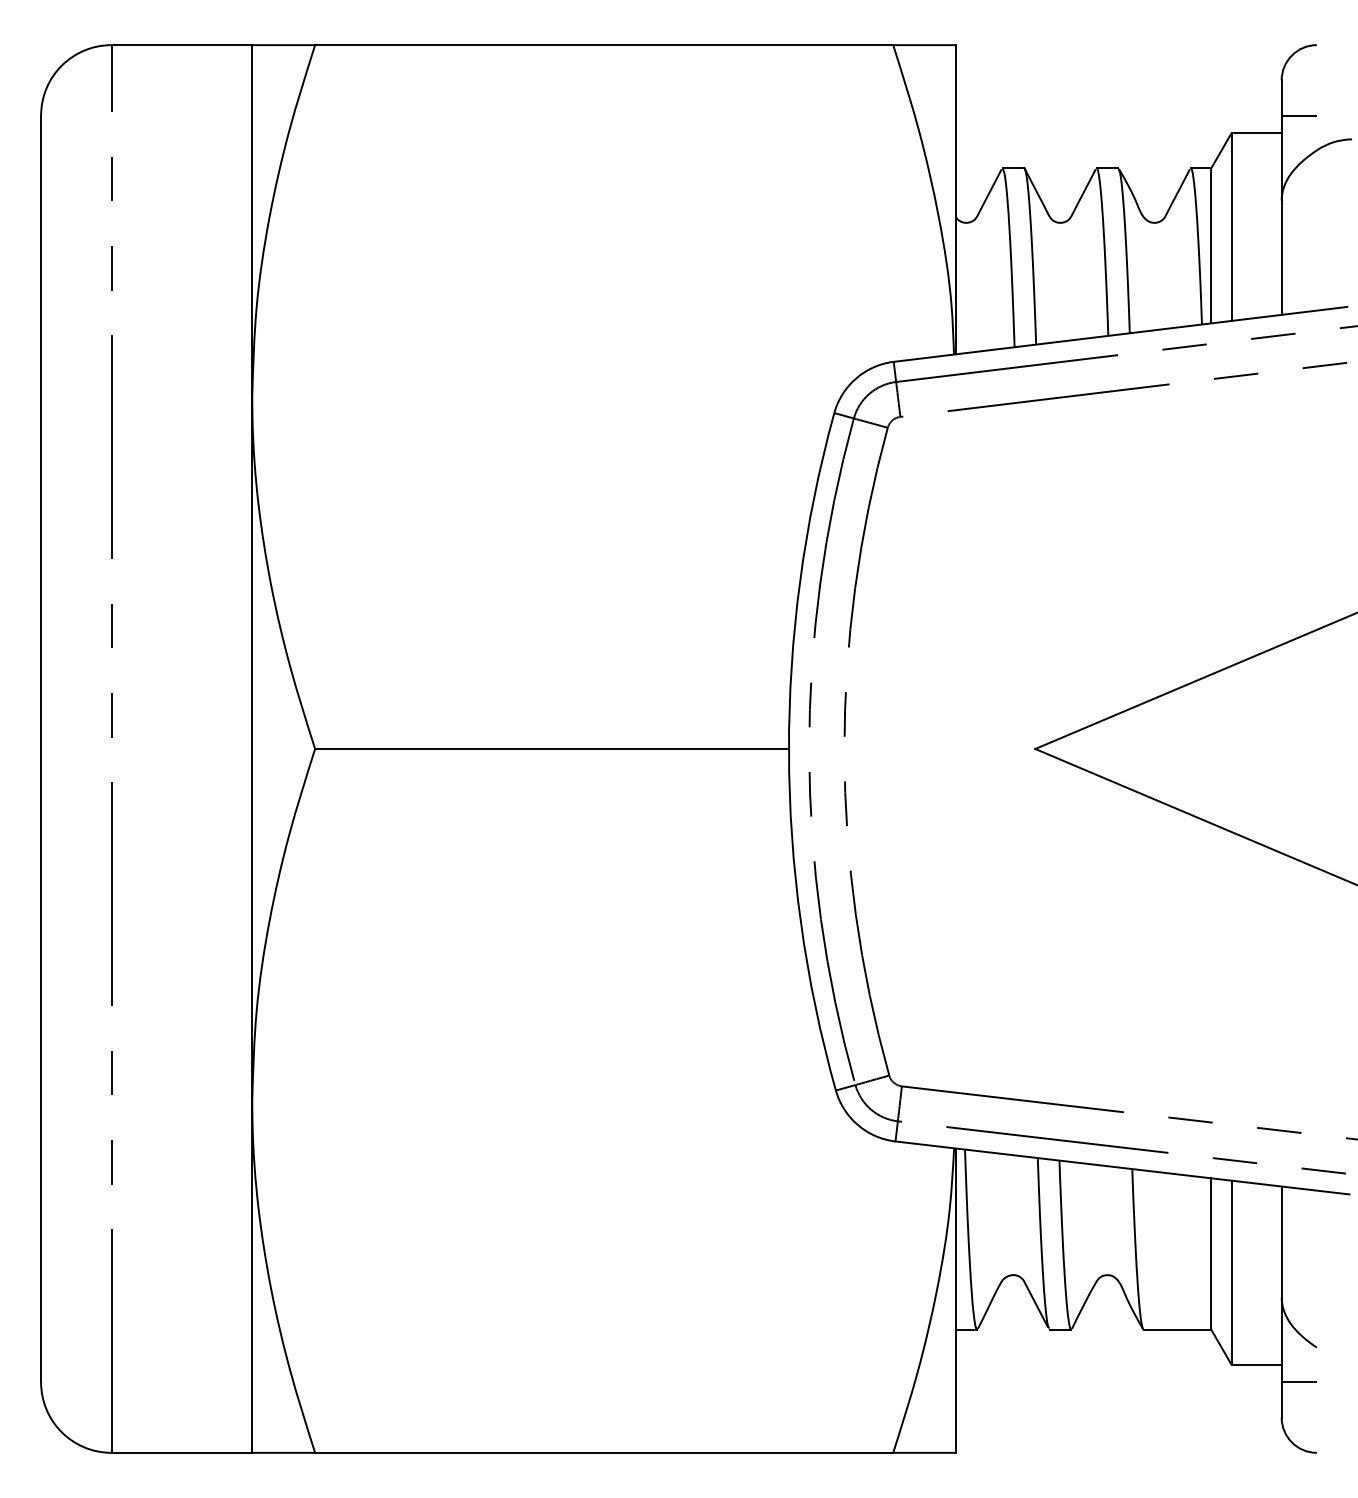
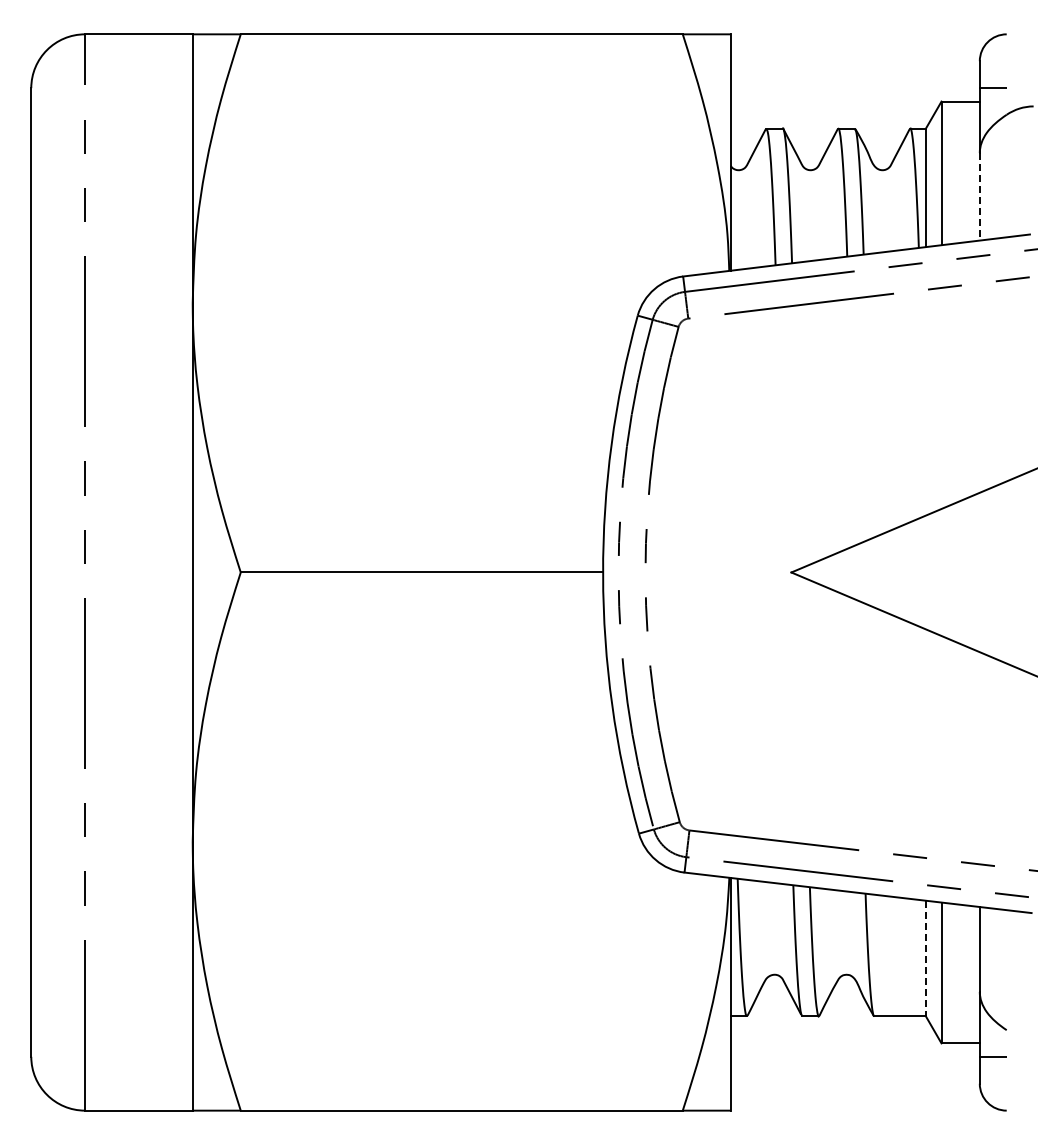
line: (1281, 257) -> (979, 196), solid -> dashed
line: (1210, 1253) -> (925, 958), solid -> dashed

